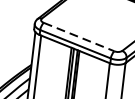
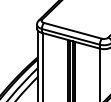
line: (79, 36) -> (73, 30), dashed -> solid

